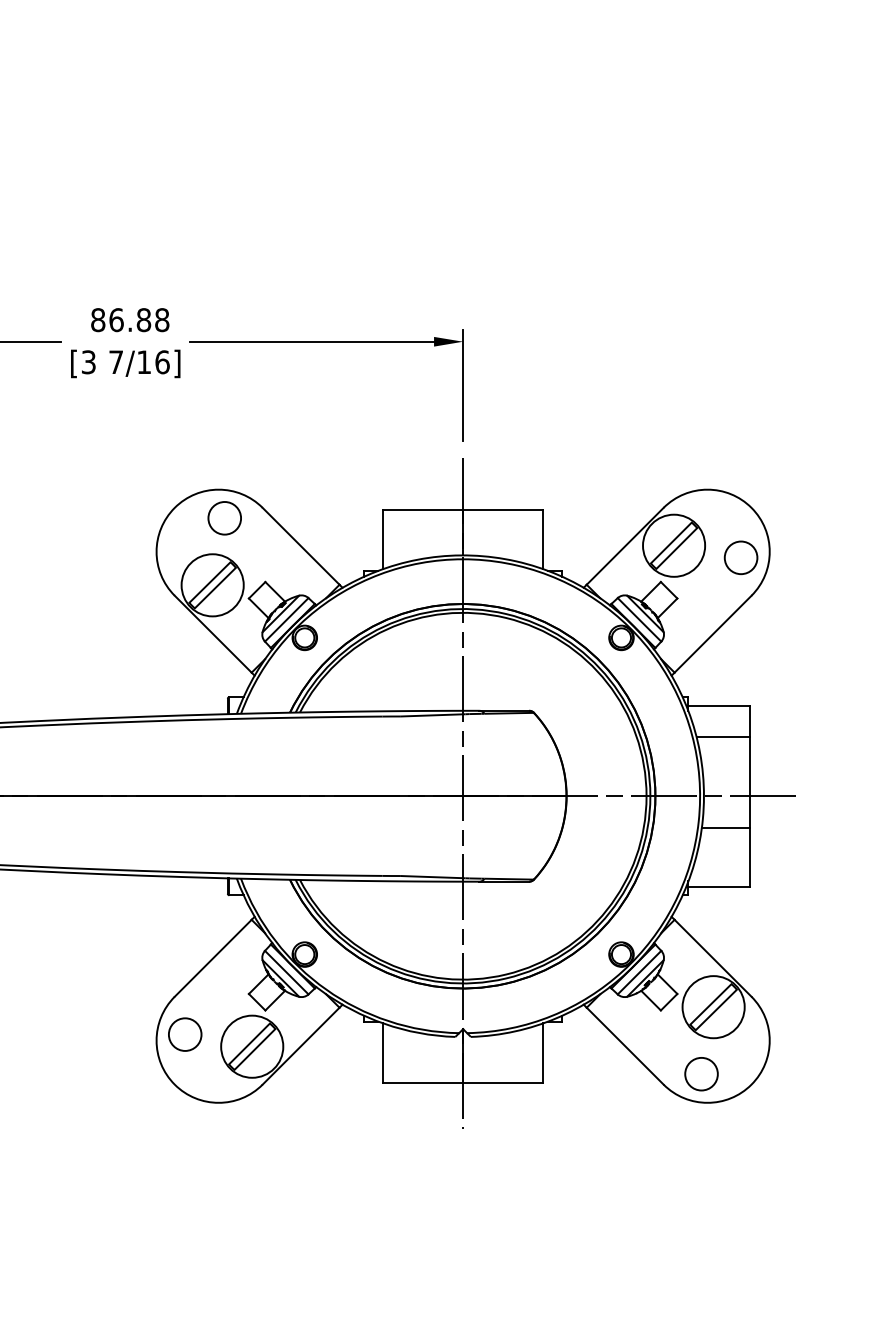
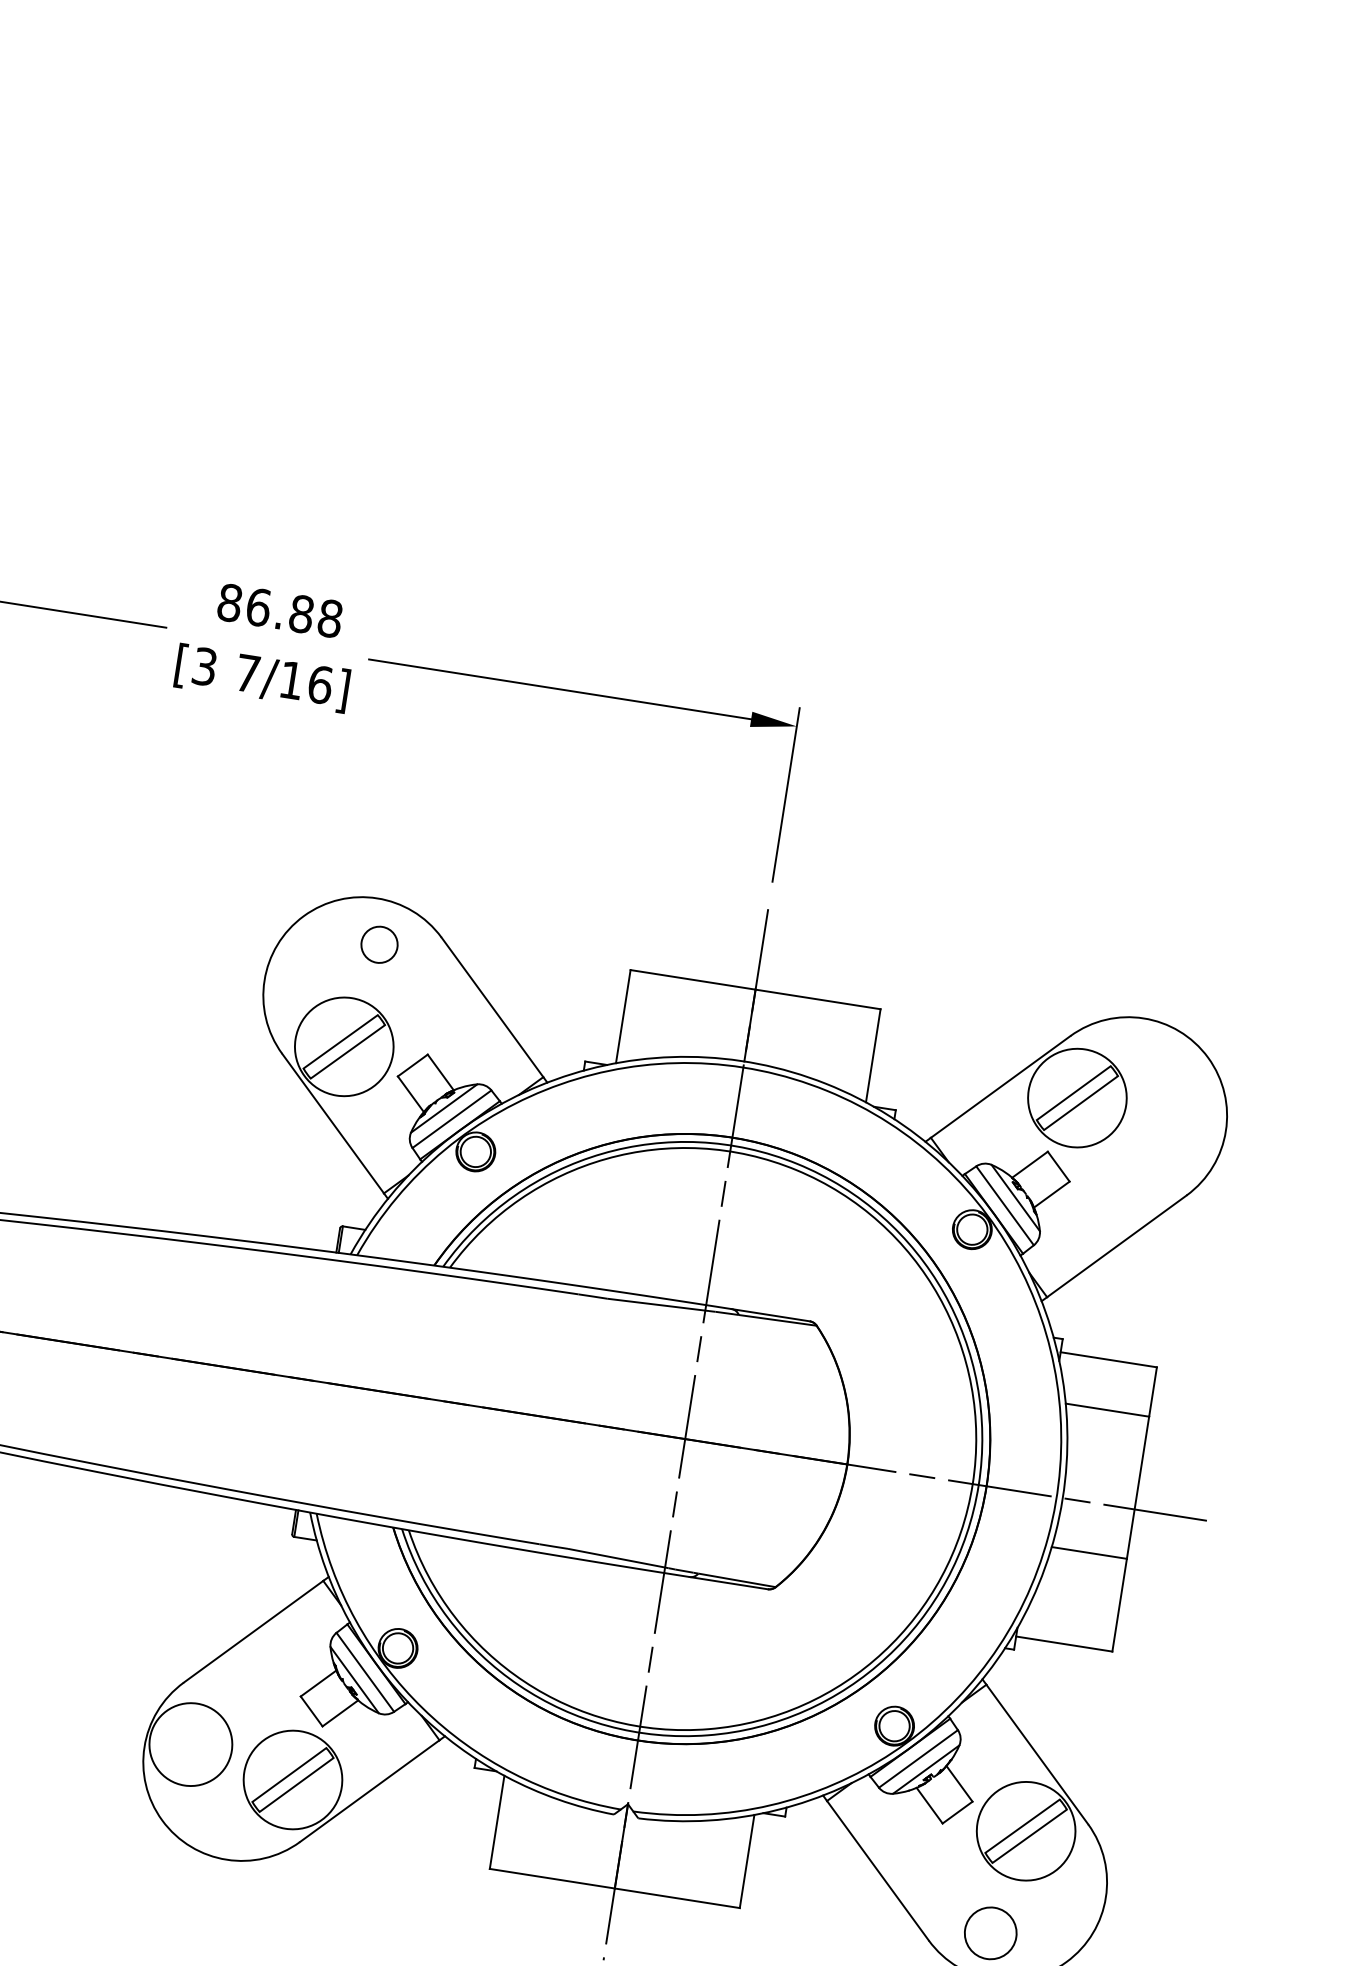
circle: (224, 518) -> (379, 944), size x0.7
circle: (740, 557) -> (1178, 1132), removed
circle: (184, 1034) -> (189, 1744), size x1.6

